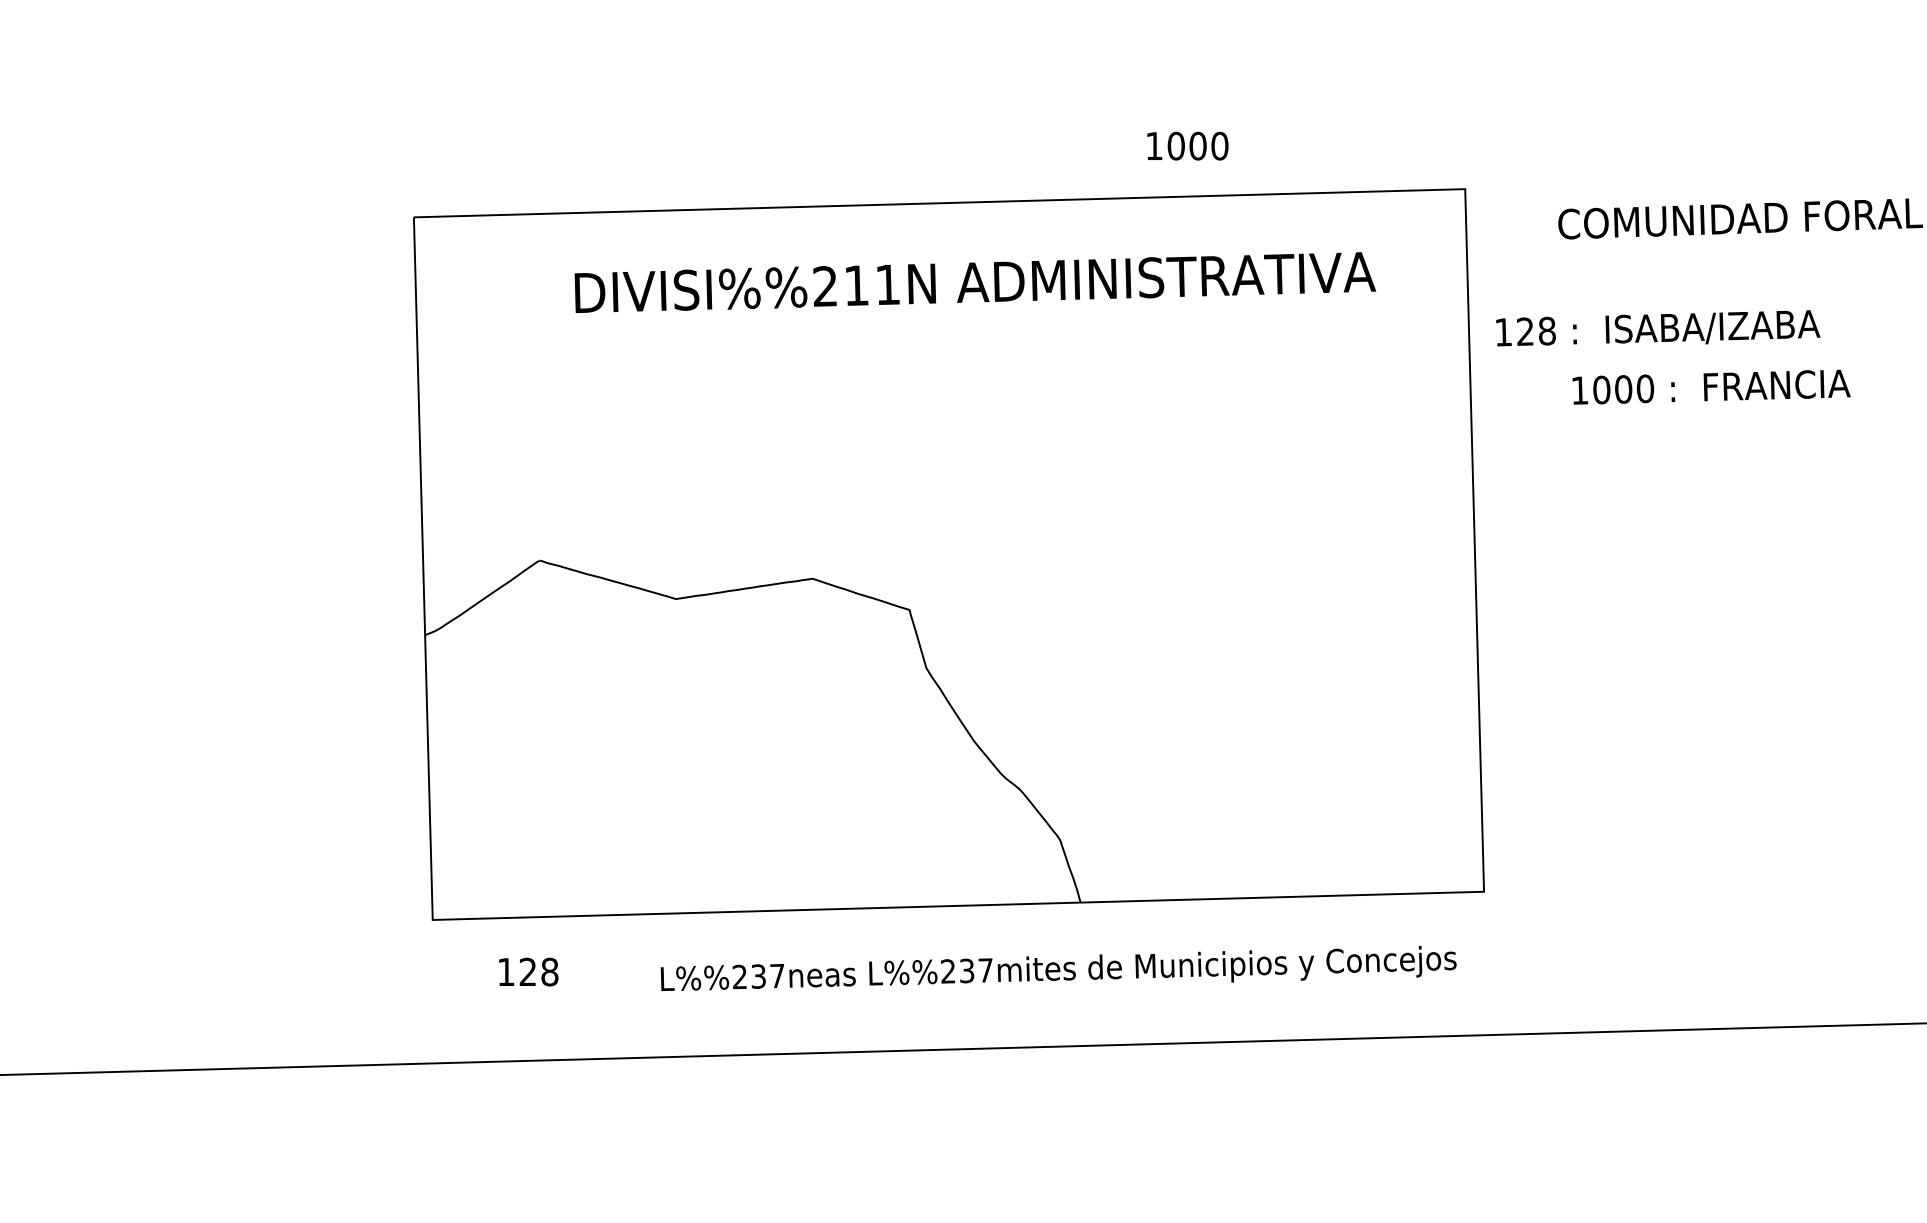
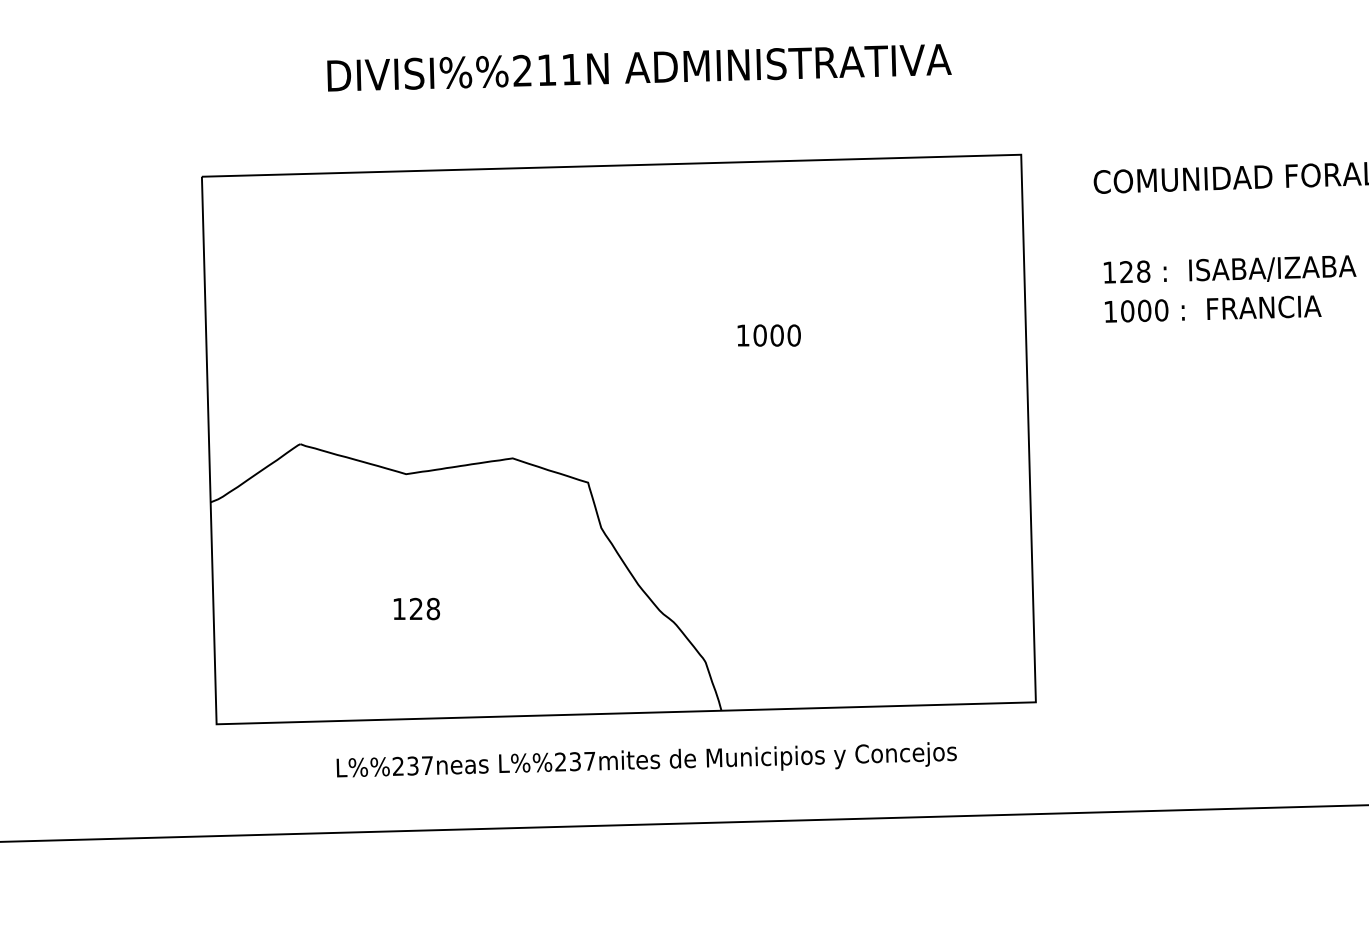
text: (1187, 145) -> (768, 335), moved
text: (975, 282) -> (639, 67), moved
text: (1658, 328) -> (1230, 269), moved
text: (1058, 967) -> (646, 758), moved
text: (528, 971) -> (416, 608), moved

